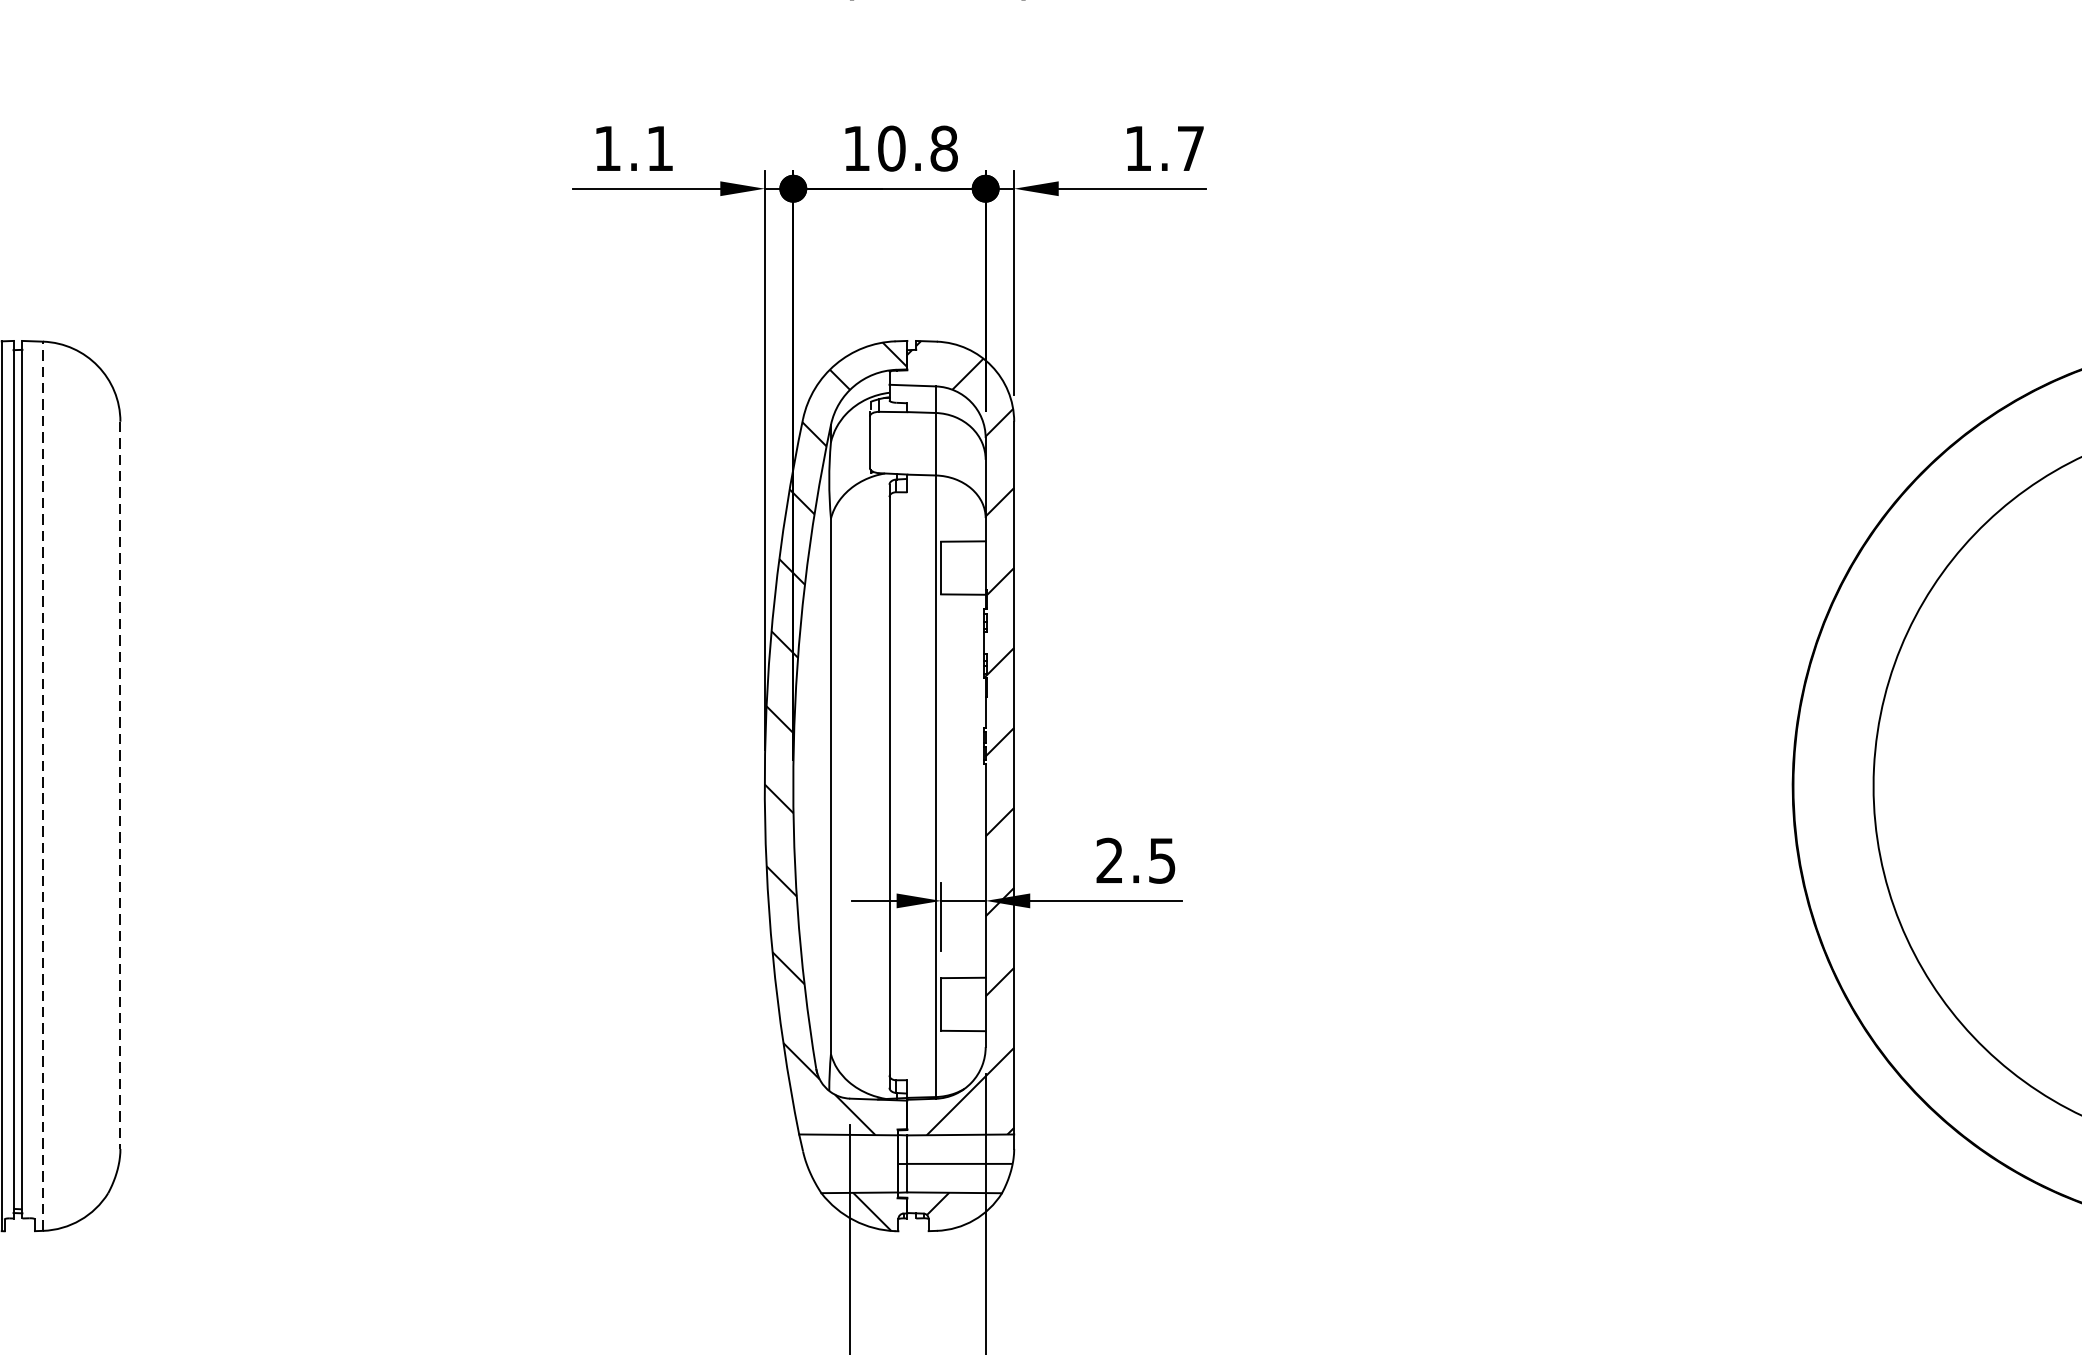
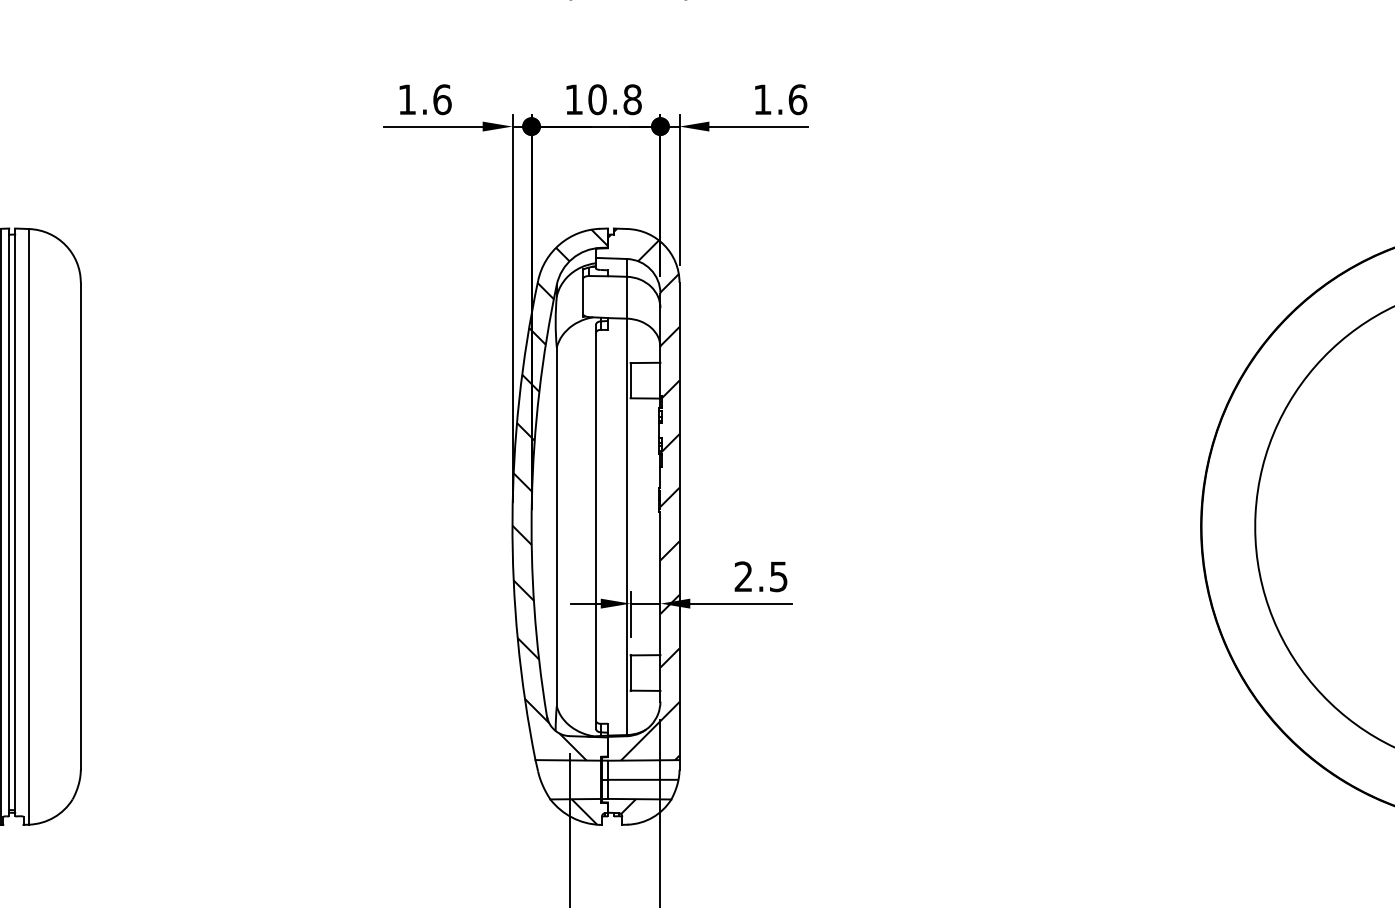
text: (660, 148) -> (442, 99), 1.1 -> 1.6
text: (1190, 148) -> (797, 99), 1.7 -> 1.6
line: (43, 785) -> (29, 526), dashed -> solid
line: (119, 785) -> (80, 526), dashed -> solid

